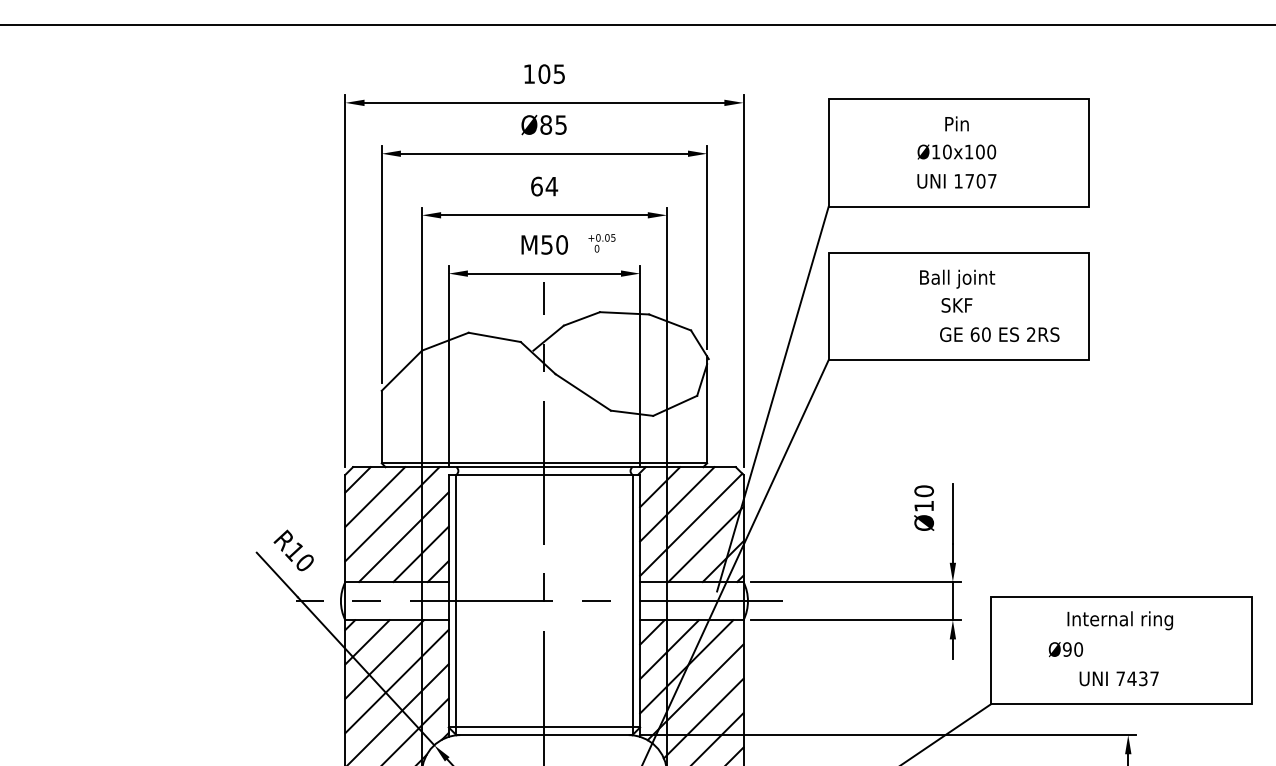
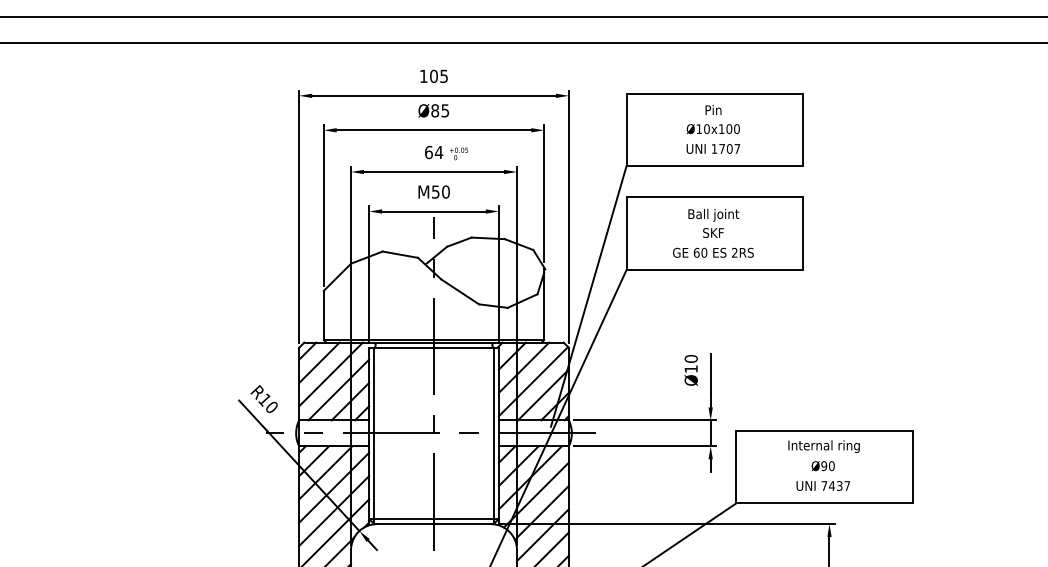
text: (602, 242) -> (459, 153), moved
text: (999, 334) -> (713, 252), moved
text: (1064, 650) -> (822, 466), moved

